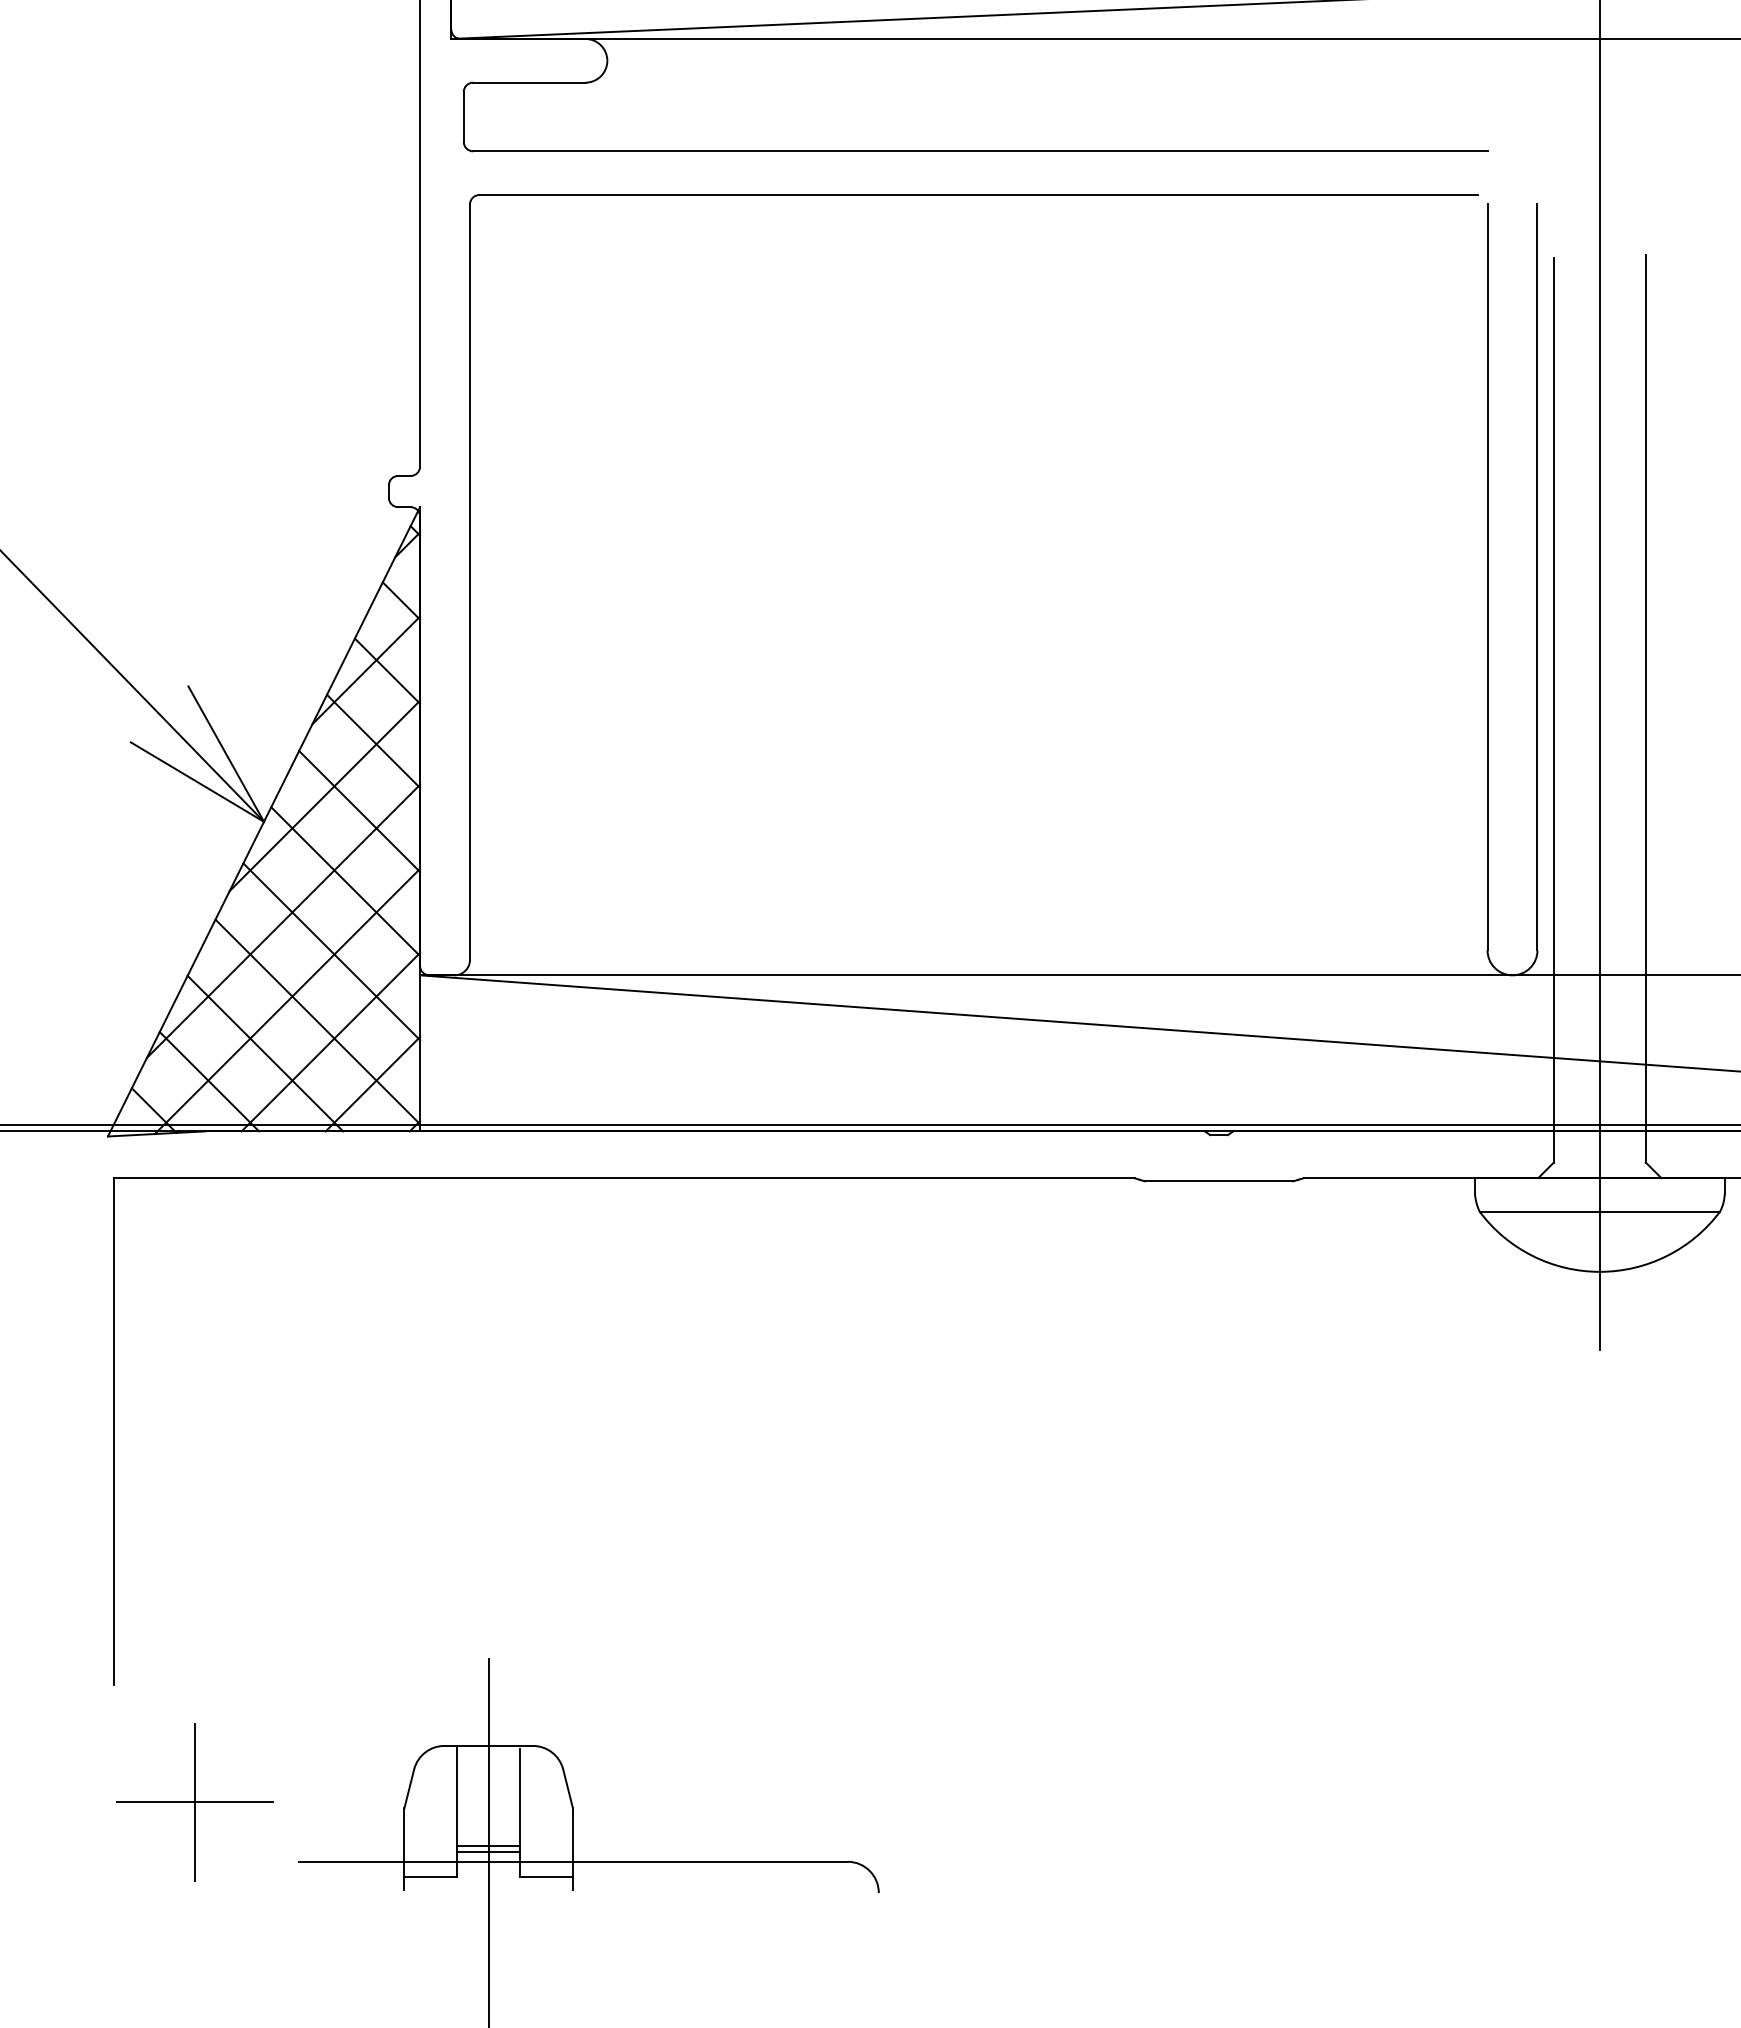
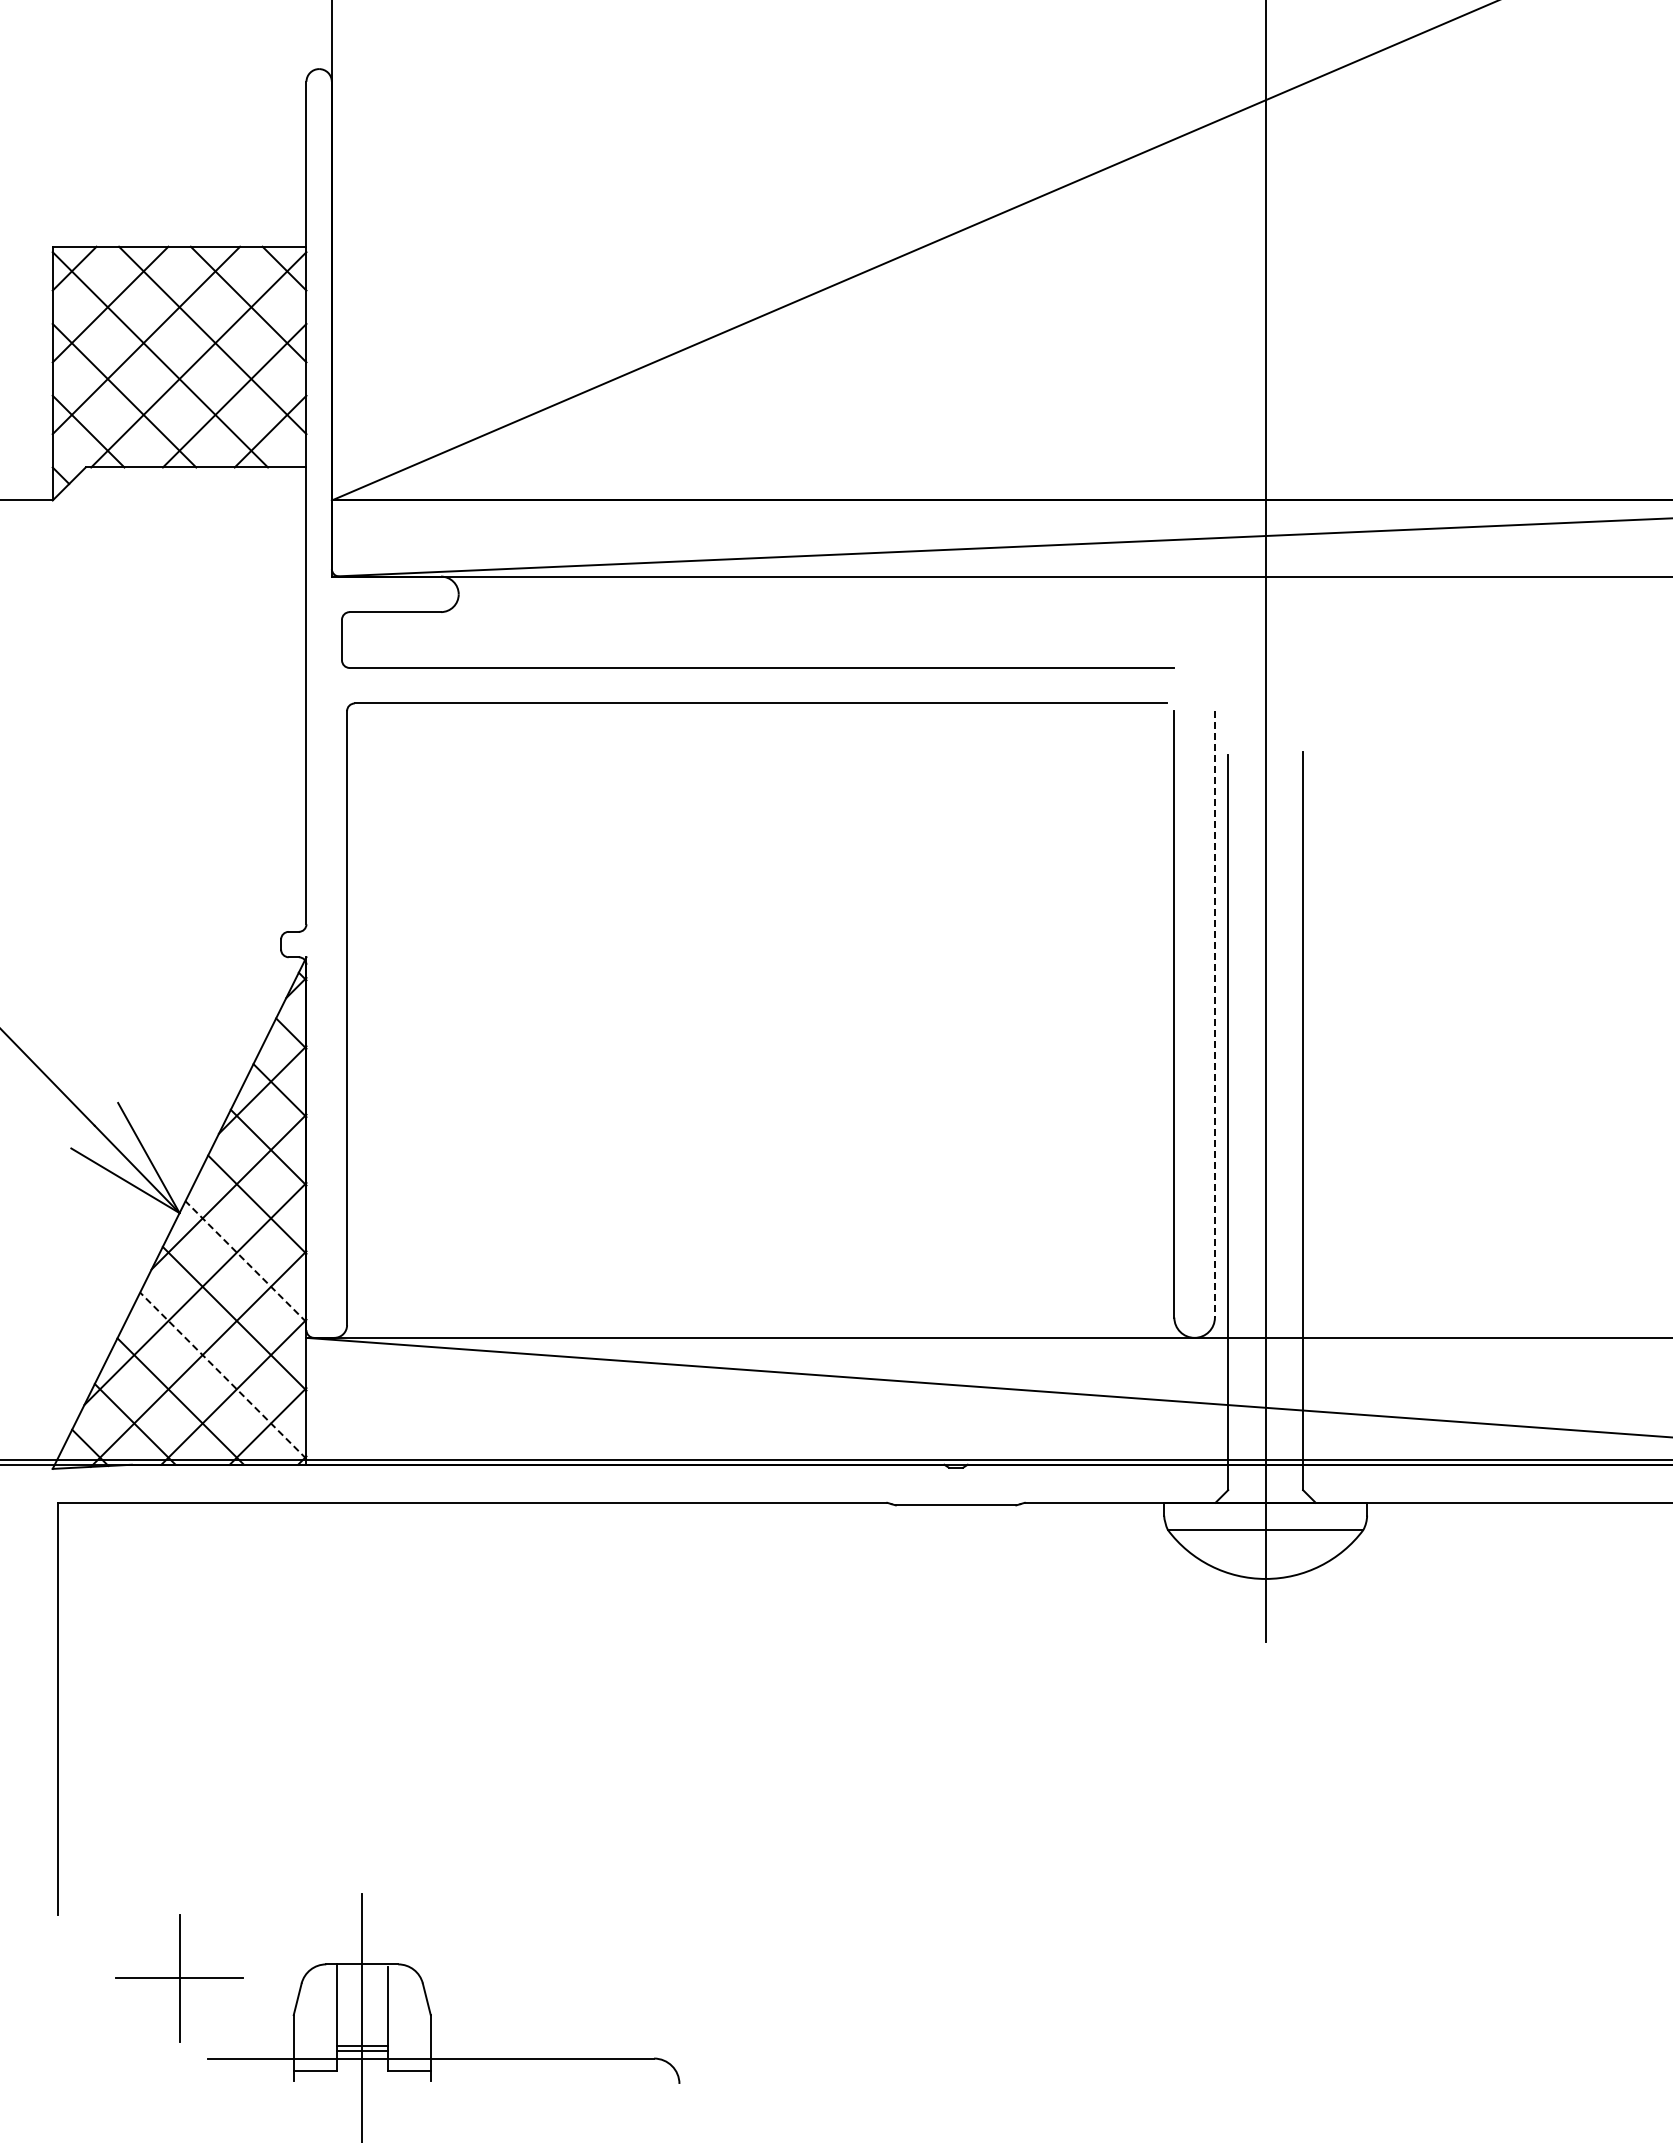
line: (1536, 577) -> (1214, 1014), solid -> dashed
line: (345, 881) -> (245, 1261), solid -> dashed
line: (318, 1021) -> (223, 1375), solid -> dashed
part: (195, 1802) -> (179, 1978), moved

